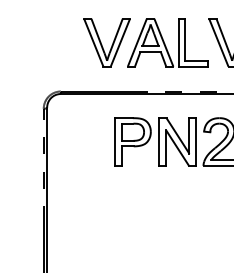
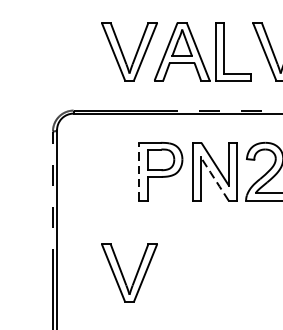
line: (115, 142) -> (139, 172), solid -> dashed
line: (177, 148) -> (214, 179), solid -> dashed
part: (106, 225) -> (128, 272), added

